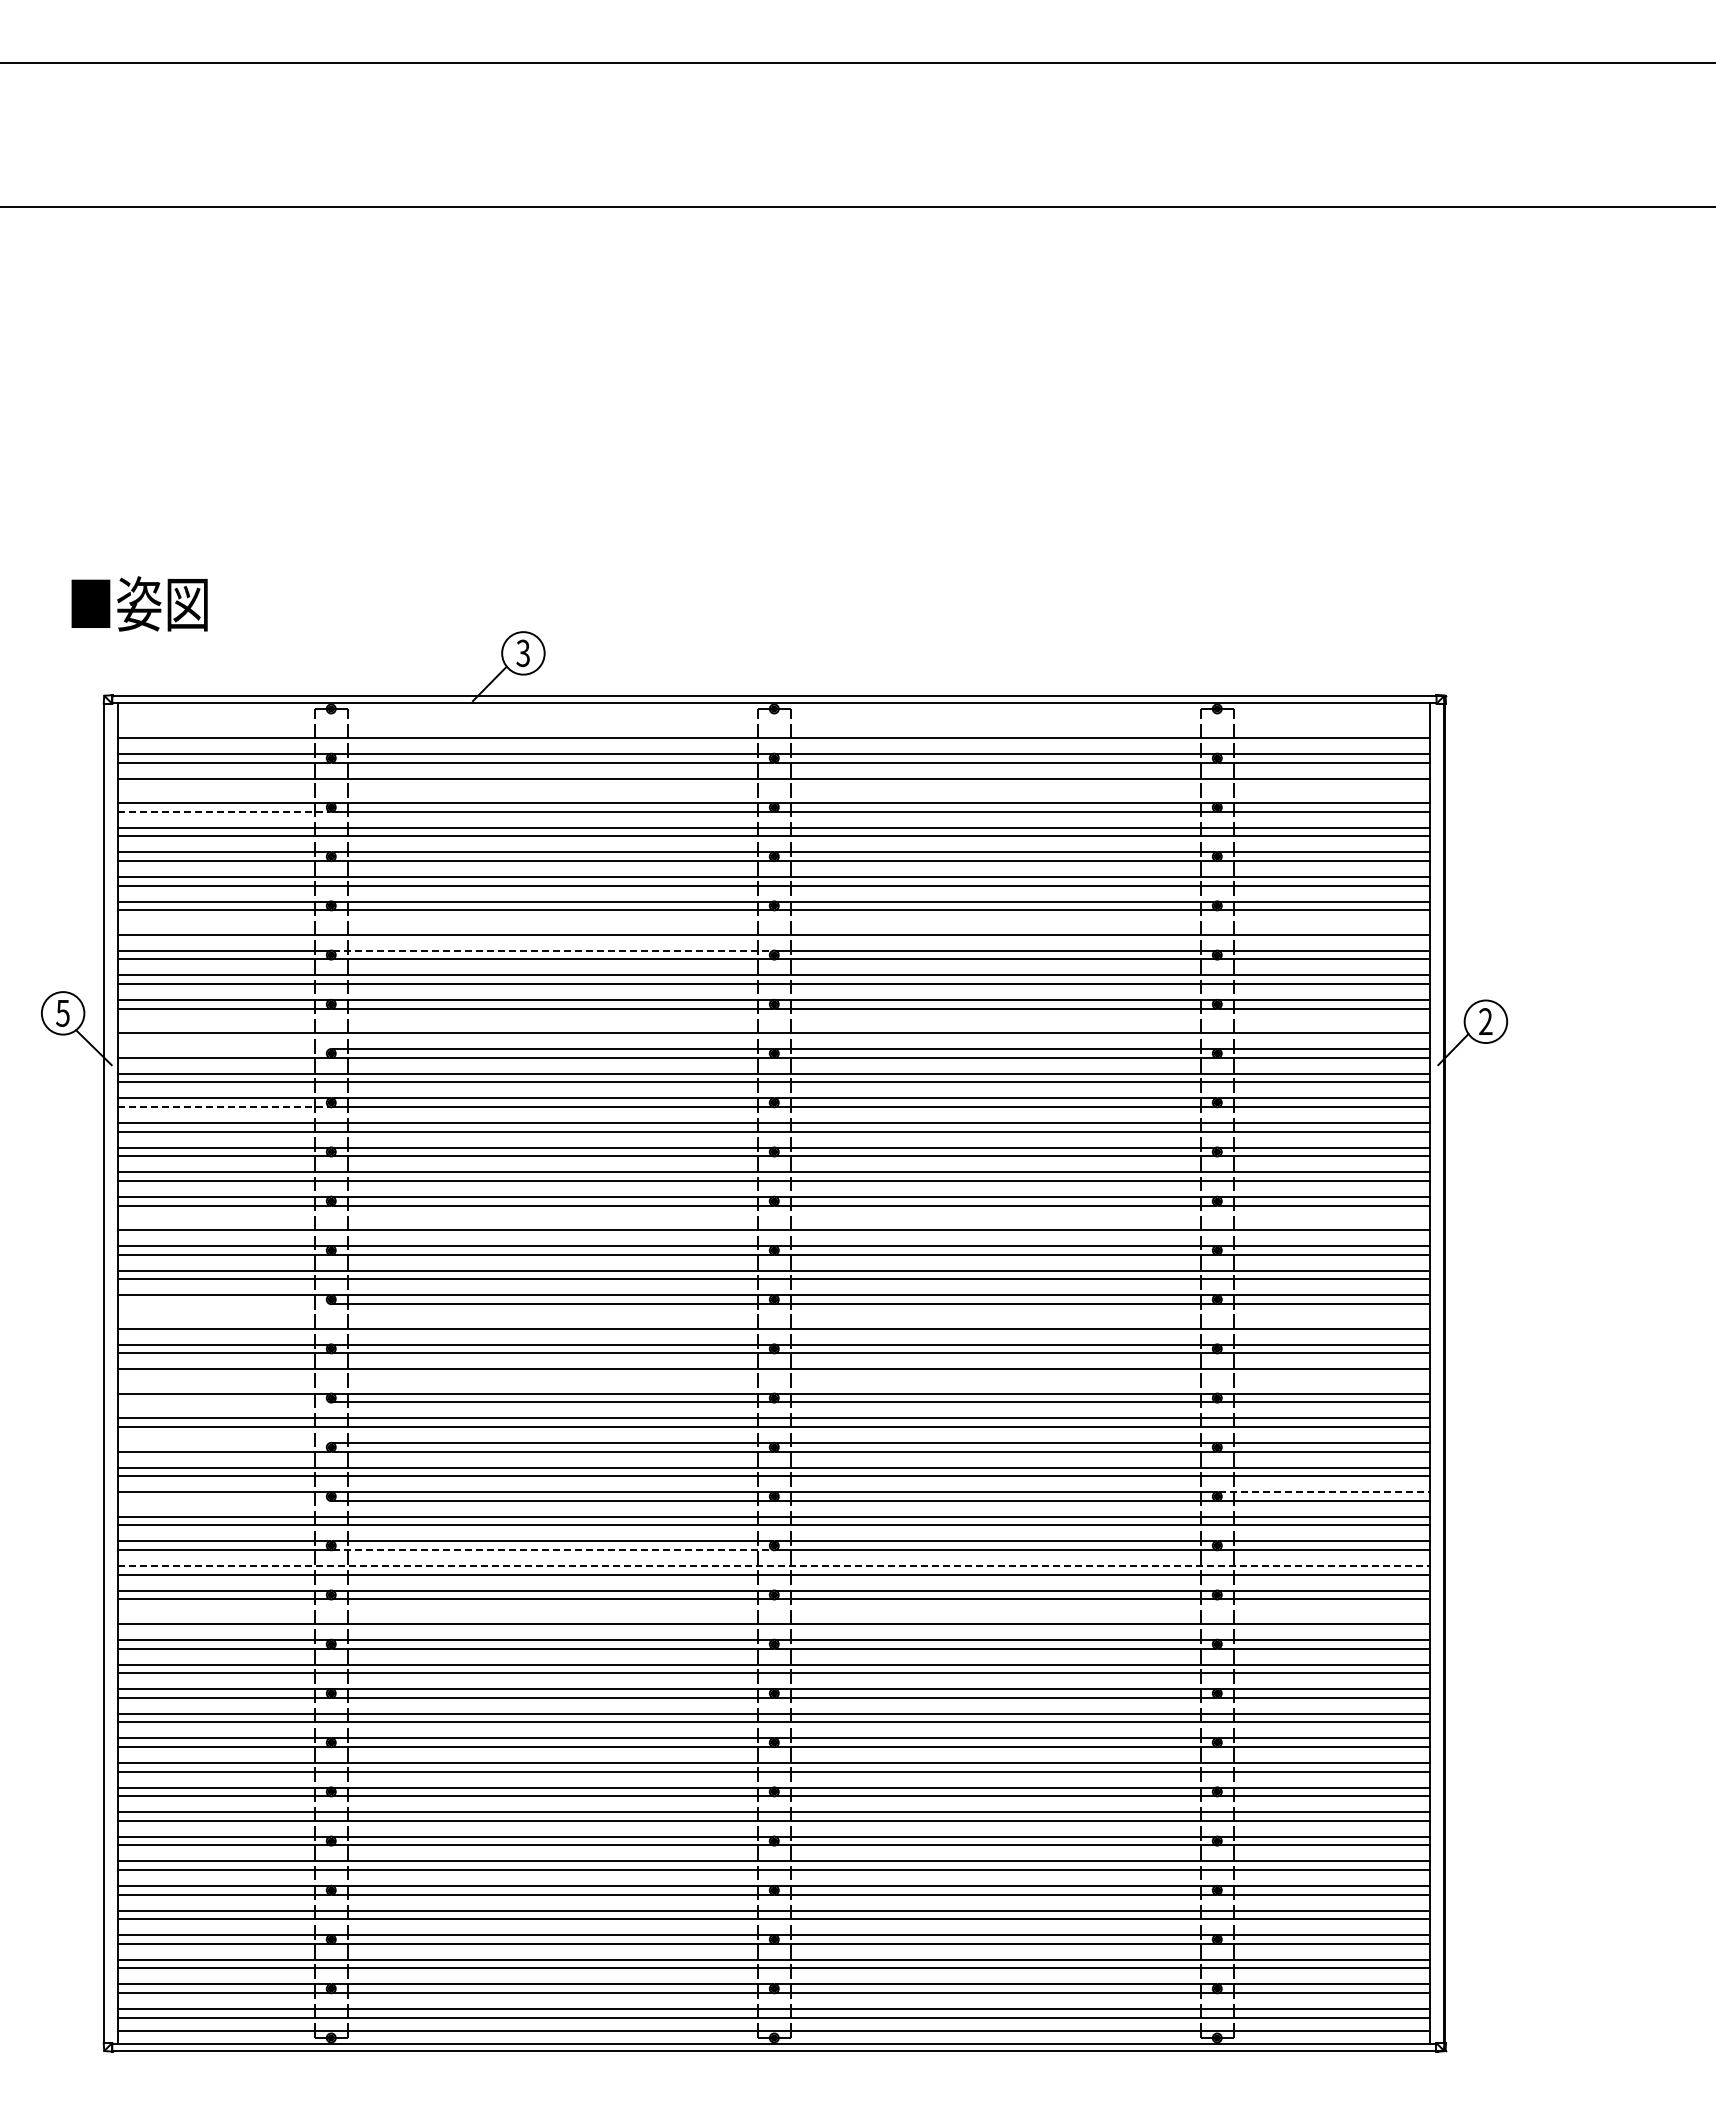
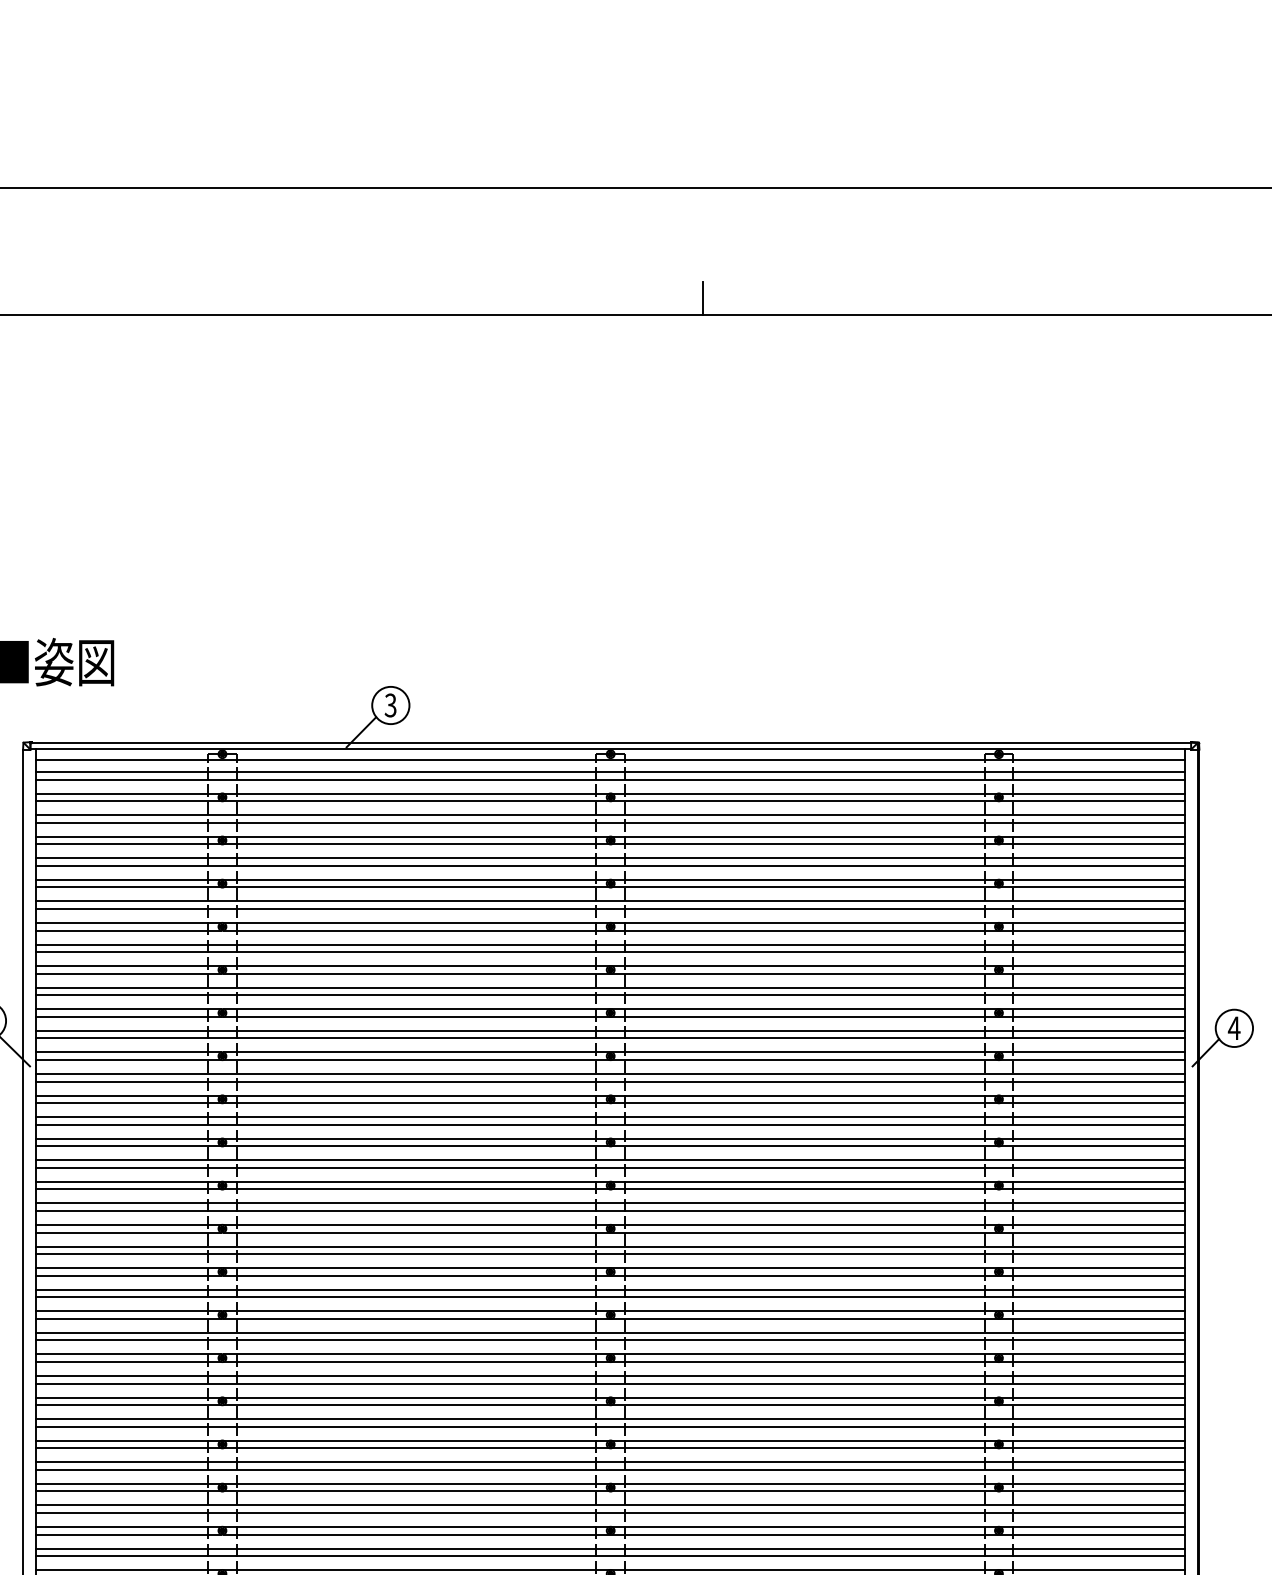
line: (879, 188) -> (702, 298), added
line: (773, 715) -> (610, 759), added
line: (773, 729) -> (610, 772), added
line: (773, 787) -> (610, 823), added
line: (224, 811) -> (128, 844), dashed -> solid
line: (773, 926) -> (610, 944), added
line: (553, 950) -> (417, 965), dashed -> solid
text: (1485, 1021) -> (1234, 1028), 2 -> 4
line: (773, 1024) -> (610, 1030), added
line: (224, 1049) -> (128, 1052), added
line: (224, 1107) -> (128, 1103), dashed -> solid
line: (773, 1221) -> (610, 1203), added
line: (224, 1303) -> (128, 1275), added
line: (773, 1319) -> (610, 1289), added
line: (773, 1377) -> (610, 1340), added
line: (224, 1402) -> (128, 1362), added
line: (224, 1443) -> (128, 1397), added
line: (1324, 1492) -> (1092, 1440), dashed -> solid
line: (224, 1500) -> (128, 1447), added
line: (553, 1550) -> (417, 1491), dashed -> solid
line: (774, 1566) -> (610, 1505), dashed -> solid
line: (773, 1615) -> (610, 1548), added

